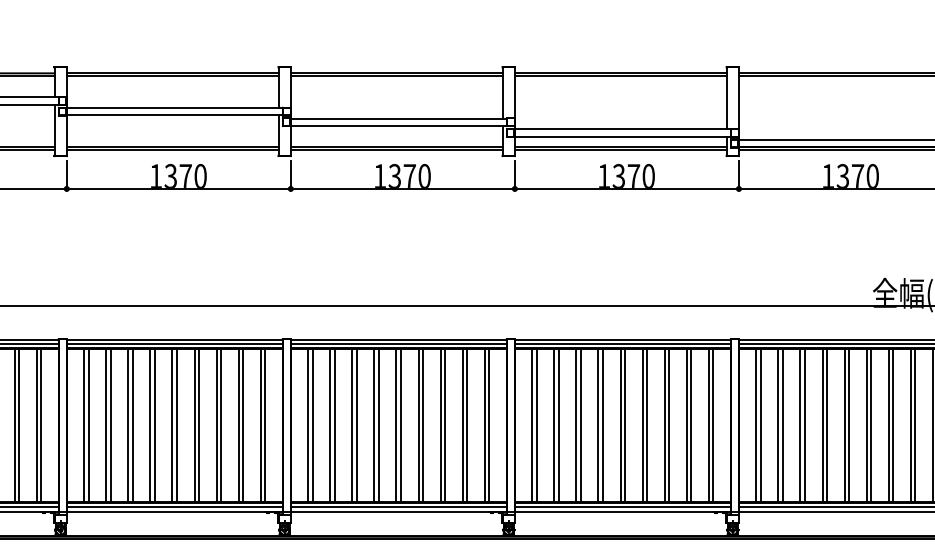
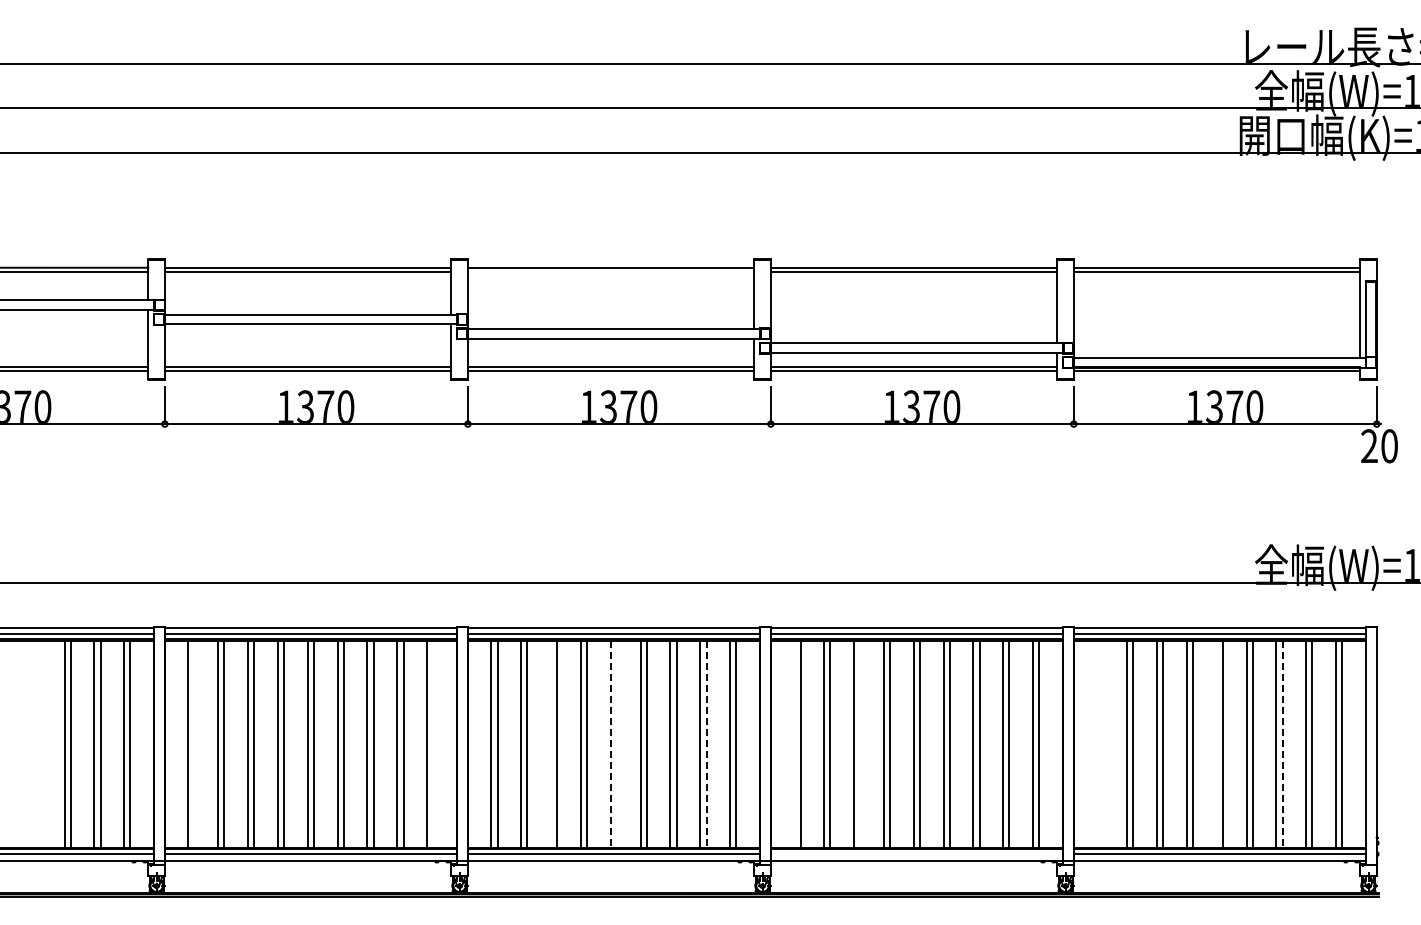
line: (396, 76) -> (610, 271), removed
line: (88, 425) -> (194, 743), removed
line: (265, 425) -> (433, 743), removed
line: (352, 425) -> (551, 743), removed
line: (396, 425) -> (610, 744), solid -> dashed
line: (400, 425) -> (616, 743), removed
line: (467, 425) -> (706, 744), solid -> dashed
line: (532, 425) -> (794, 743), removed
line: (581, 425) -> (860, 743), removed
line: (756, 425) -> (1097, 743), removed
line: (760, 425) -> (1103, 743), removed
line: (844, 425) -> (1216, 743), removed
line: (893, 425) -> (1282, 744), solid -> dashed
line: (622, 507) -> (916, 854), removed

